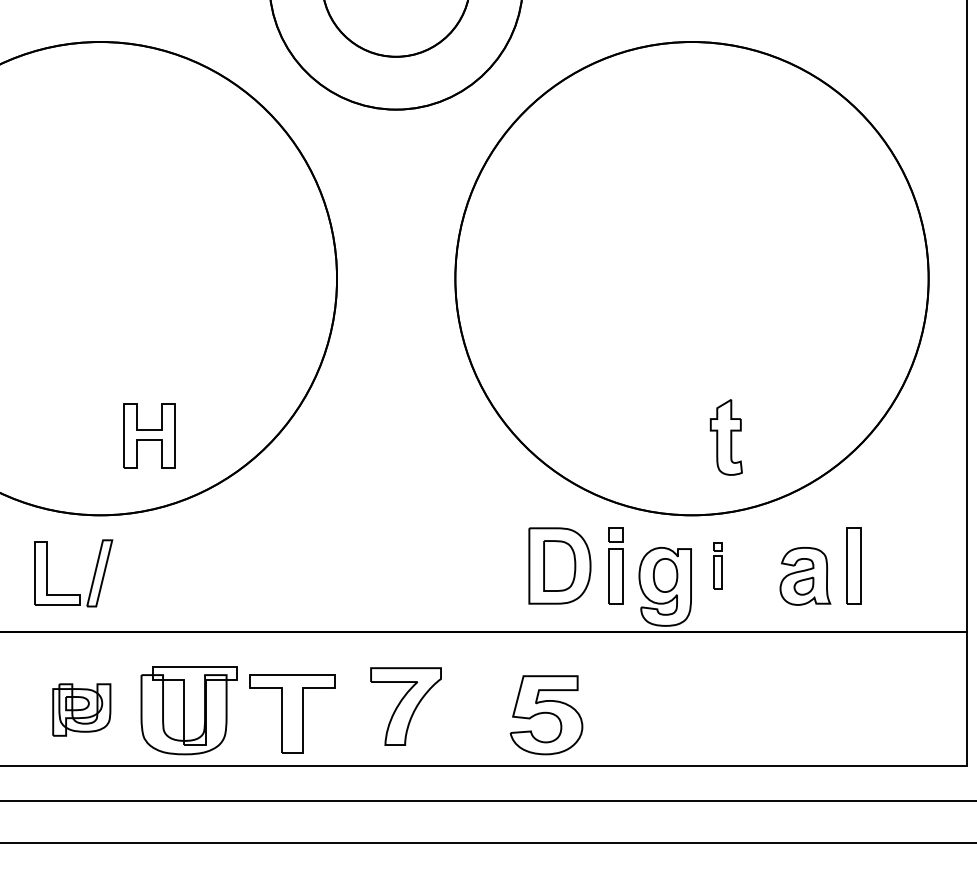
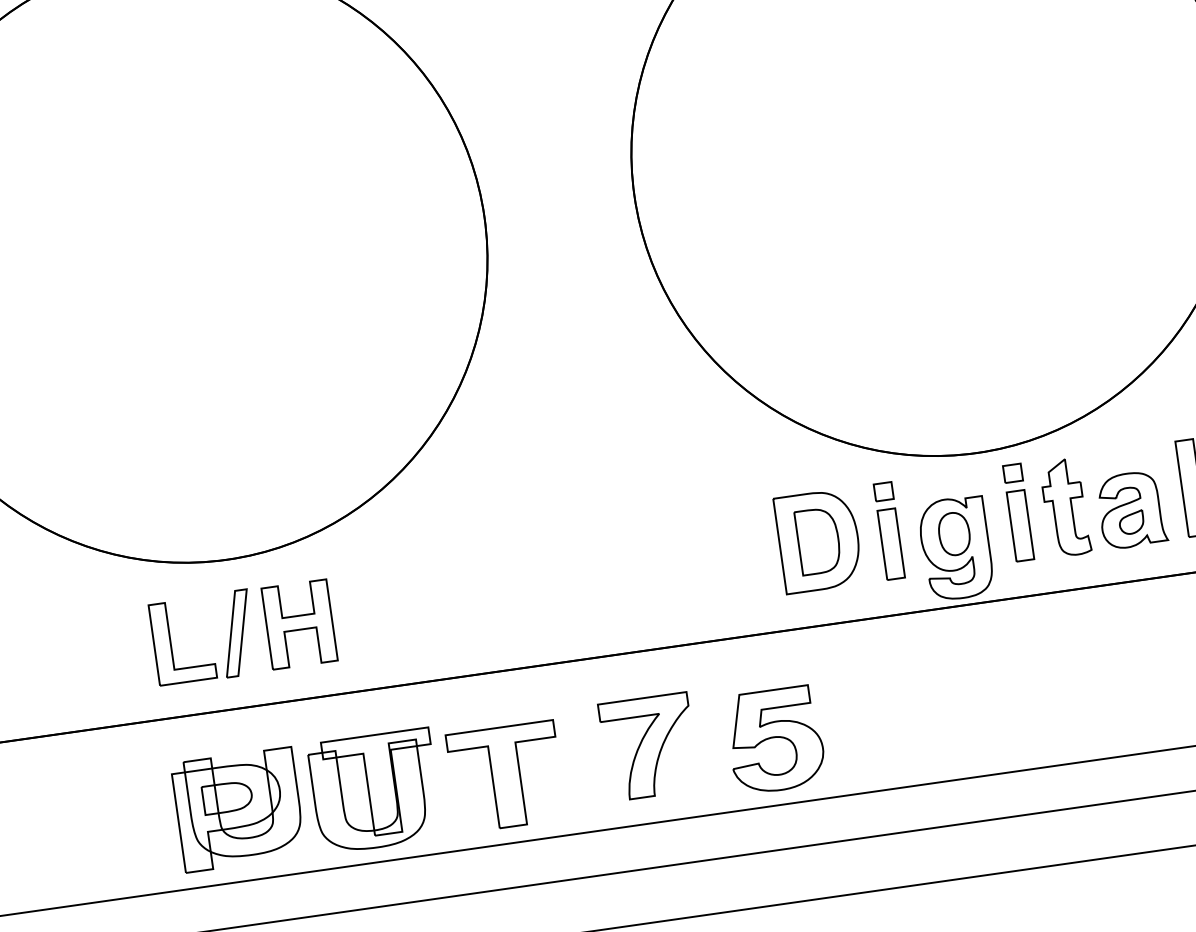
part: (149, 435) -> (299, 623), moved
part: (725, 437) -> (1064, 508), moved
part: (717, 565) -> (1018, 512), size x1.67
part: (81, 709) -> (238, 809), size x1.67
part: (546, 715) -> (775, 740), moved

